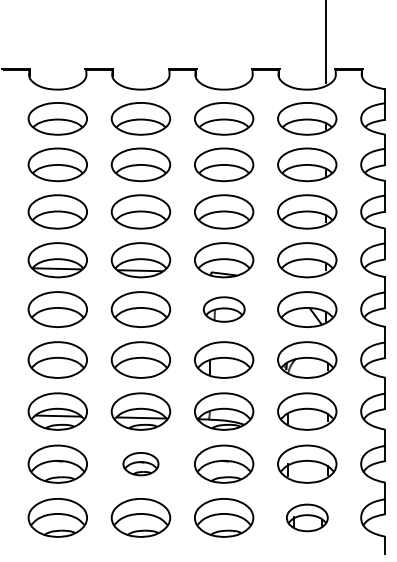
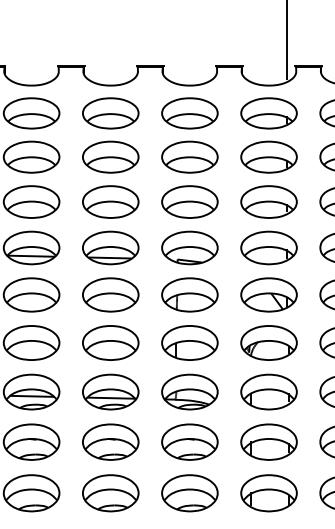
part: (224, 309) -> (190, 294), size x1.43
part: (140, 463) -> (110, 441), size x1.67
part: (307, 517) -> (269, 492), size x1.43

